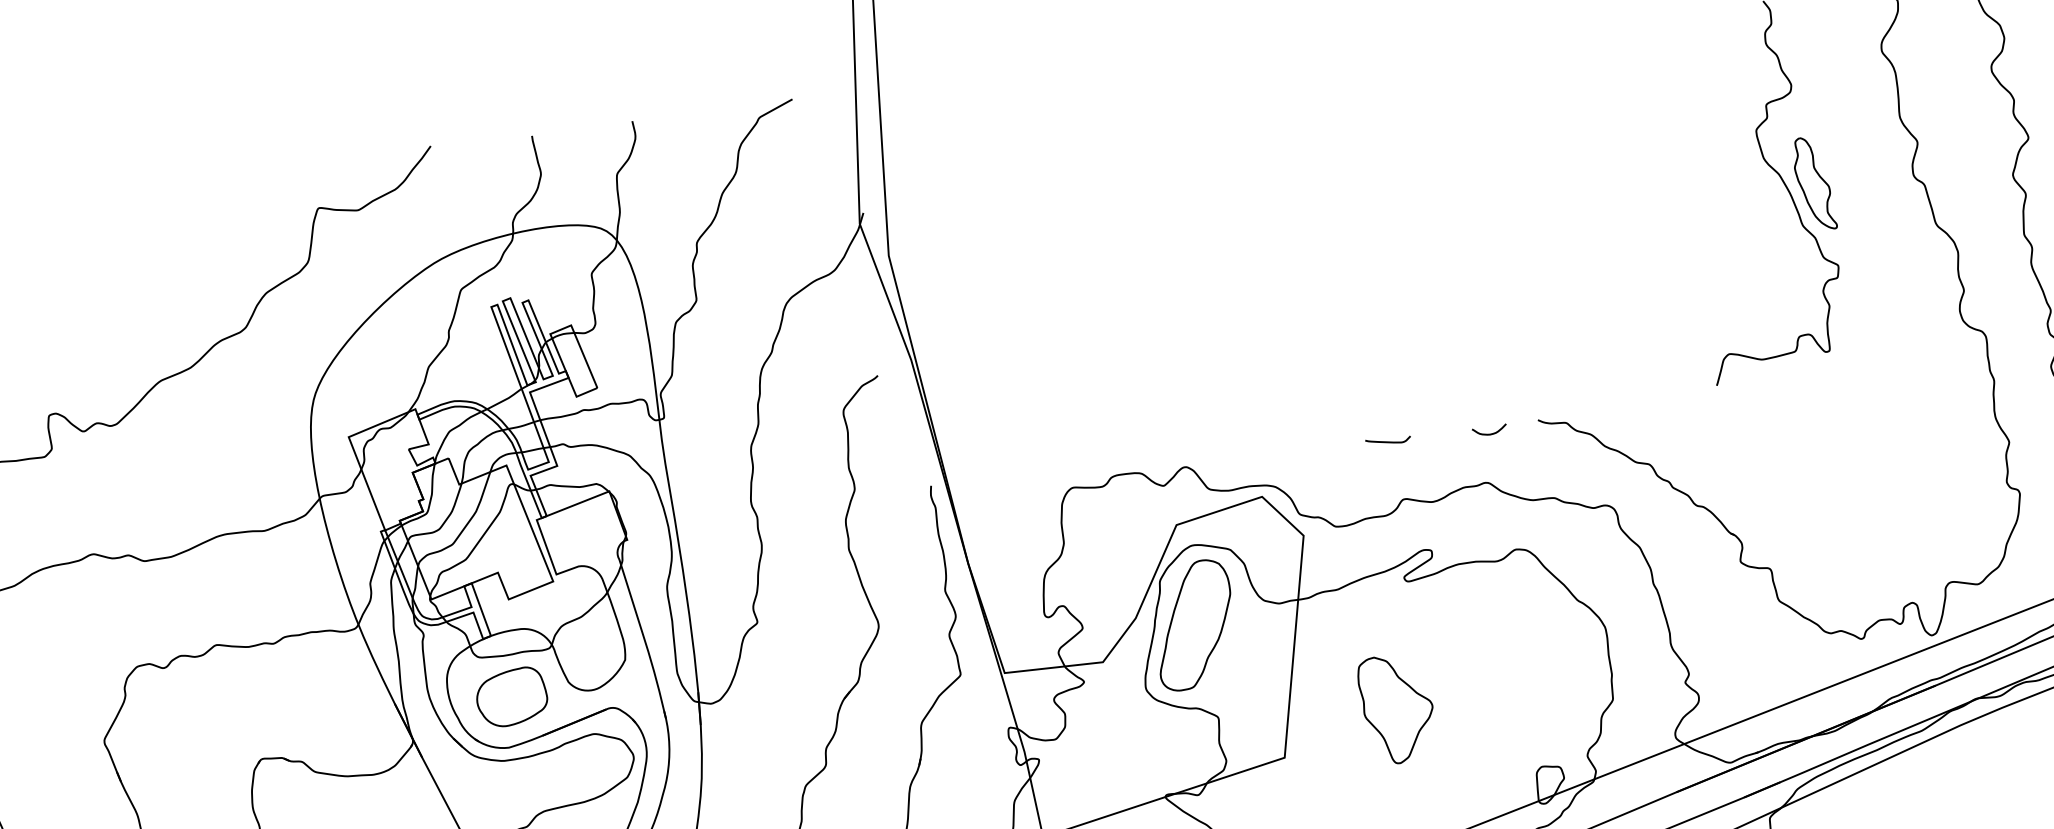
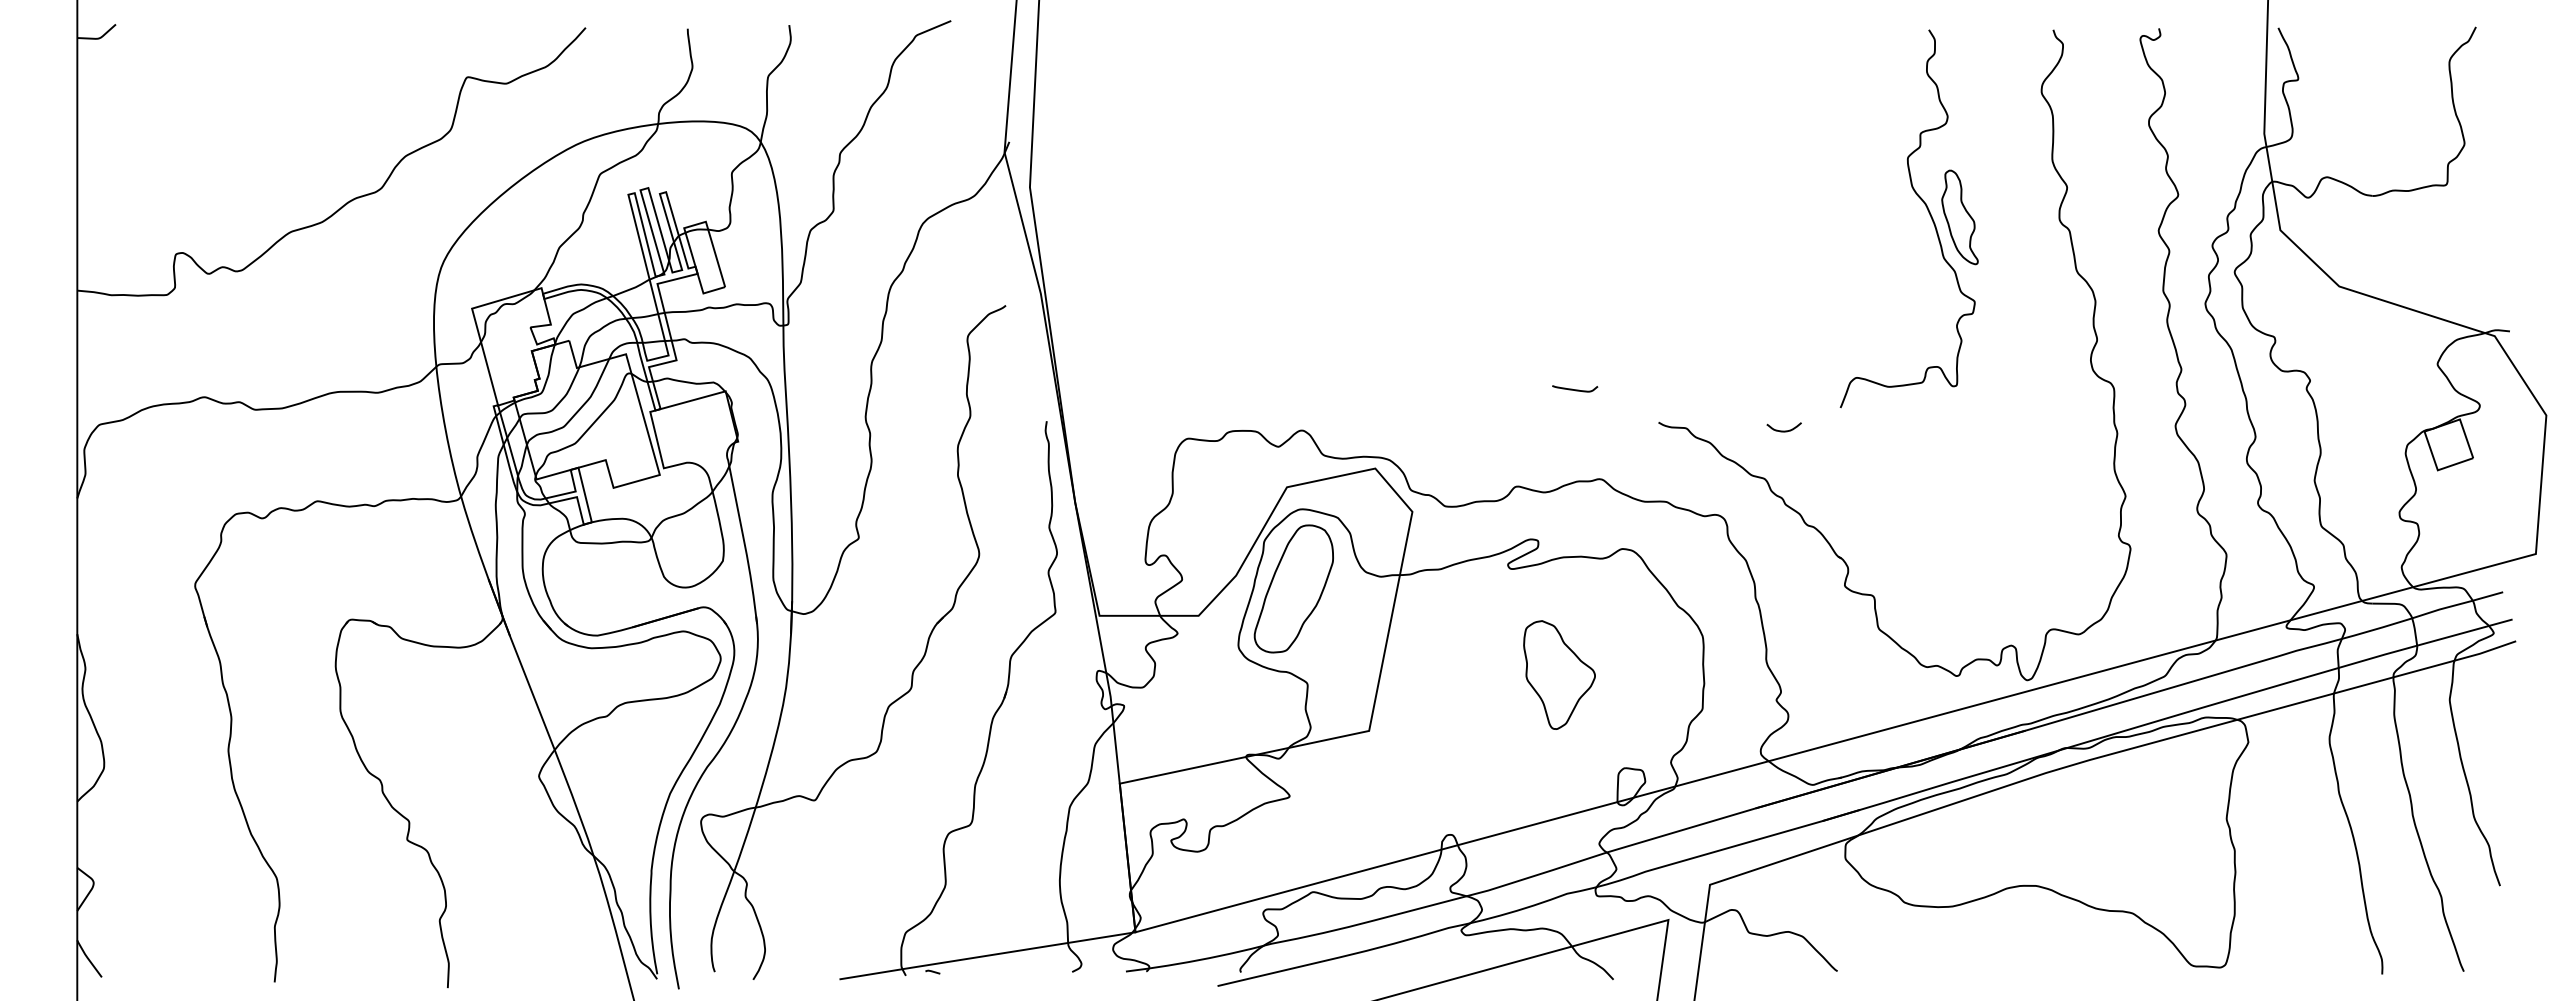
curve: (1489, 433) -> (1783, 430), moved
curve: (1388, 441) -> (1575, 389), moved
part: (511, 697) -> (605, 585), removed
part: (1397, 708) -> (1559, 674), moved

